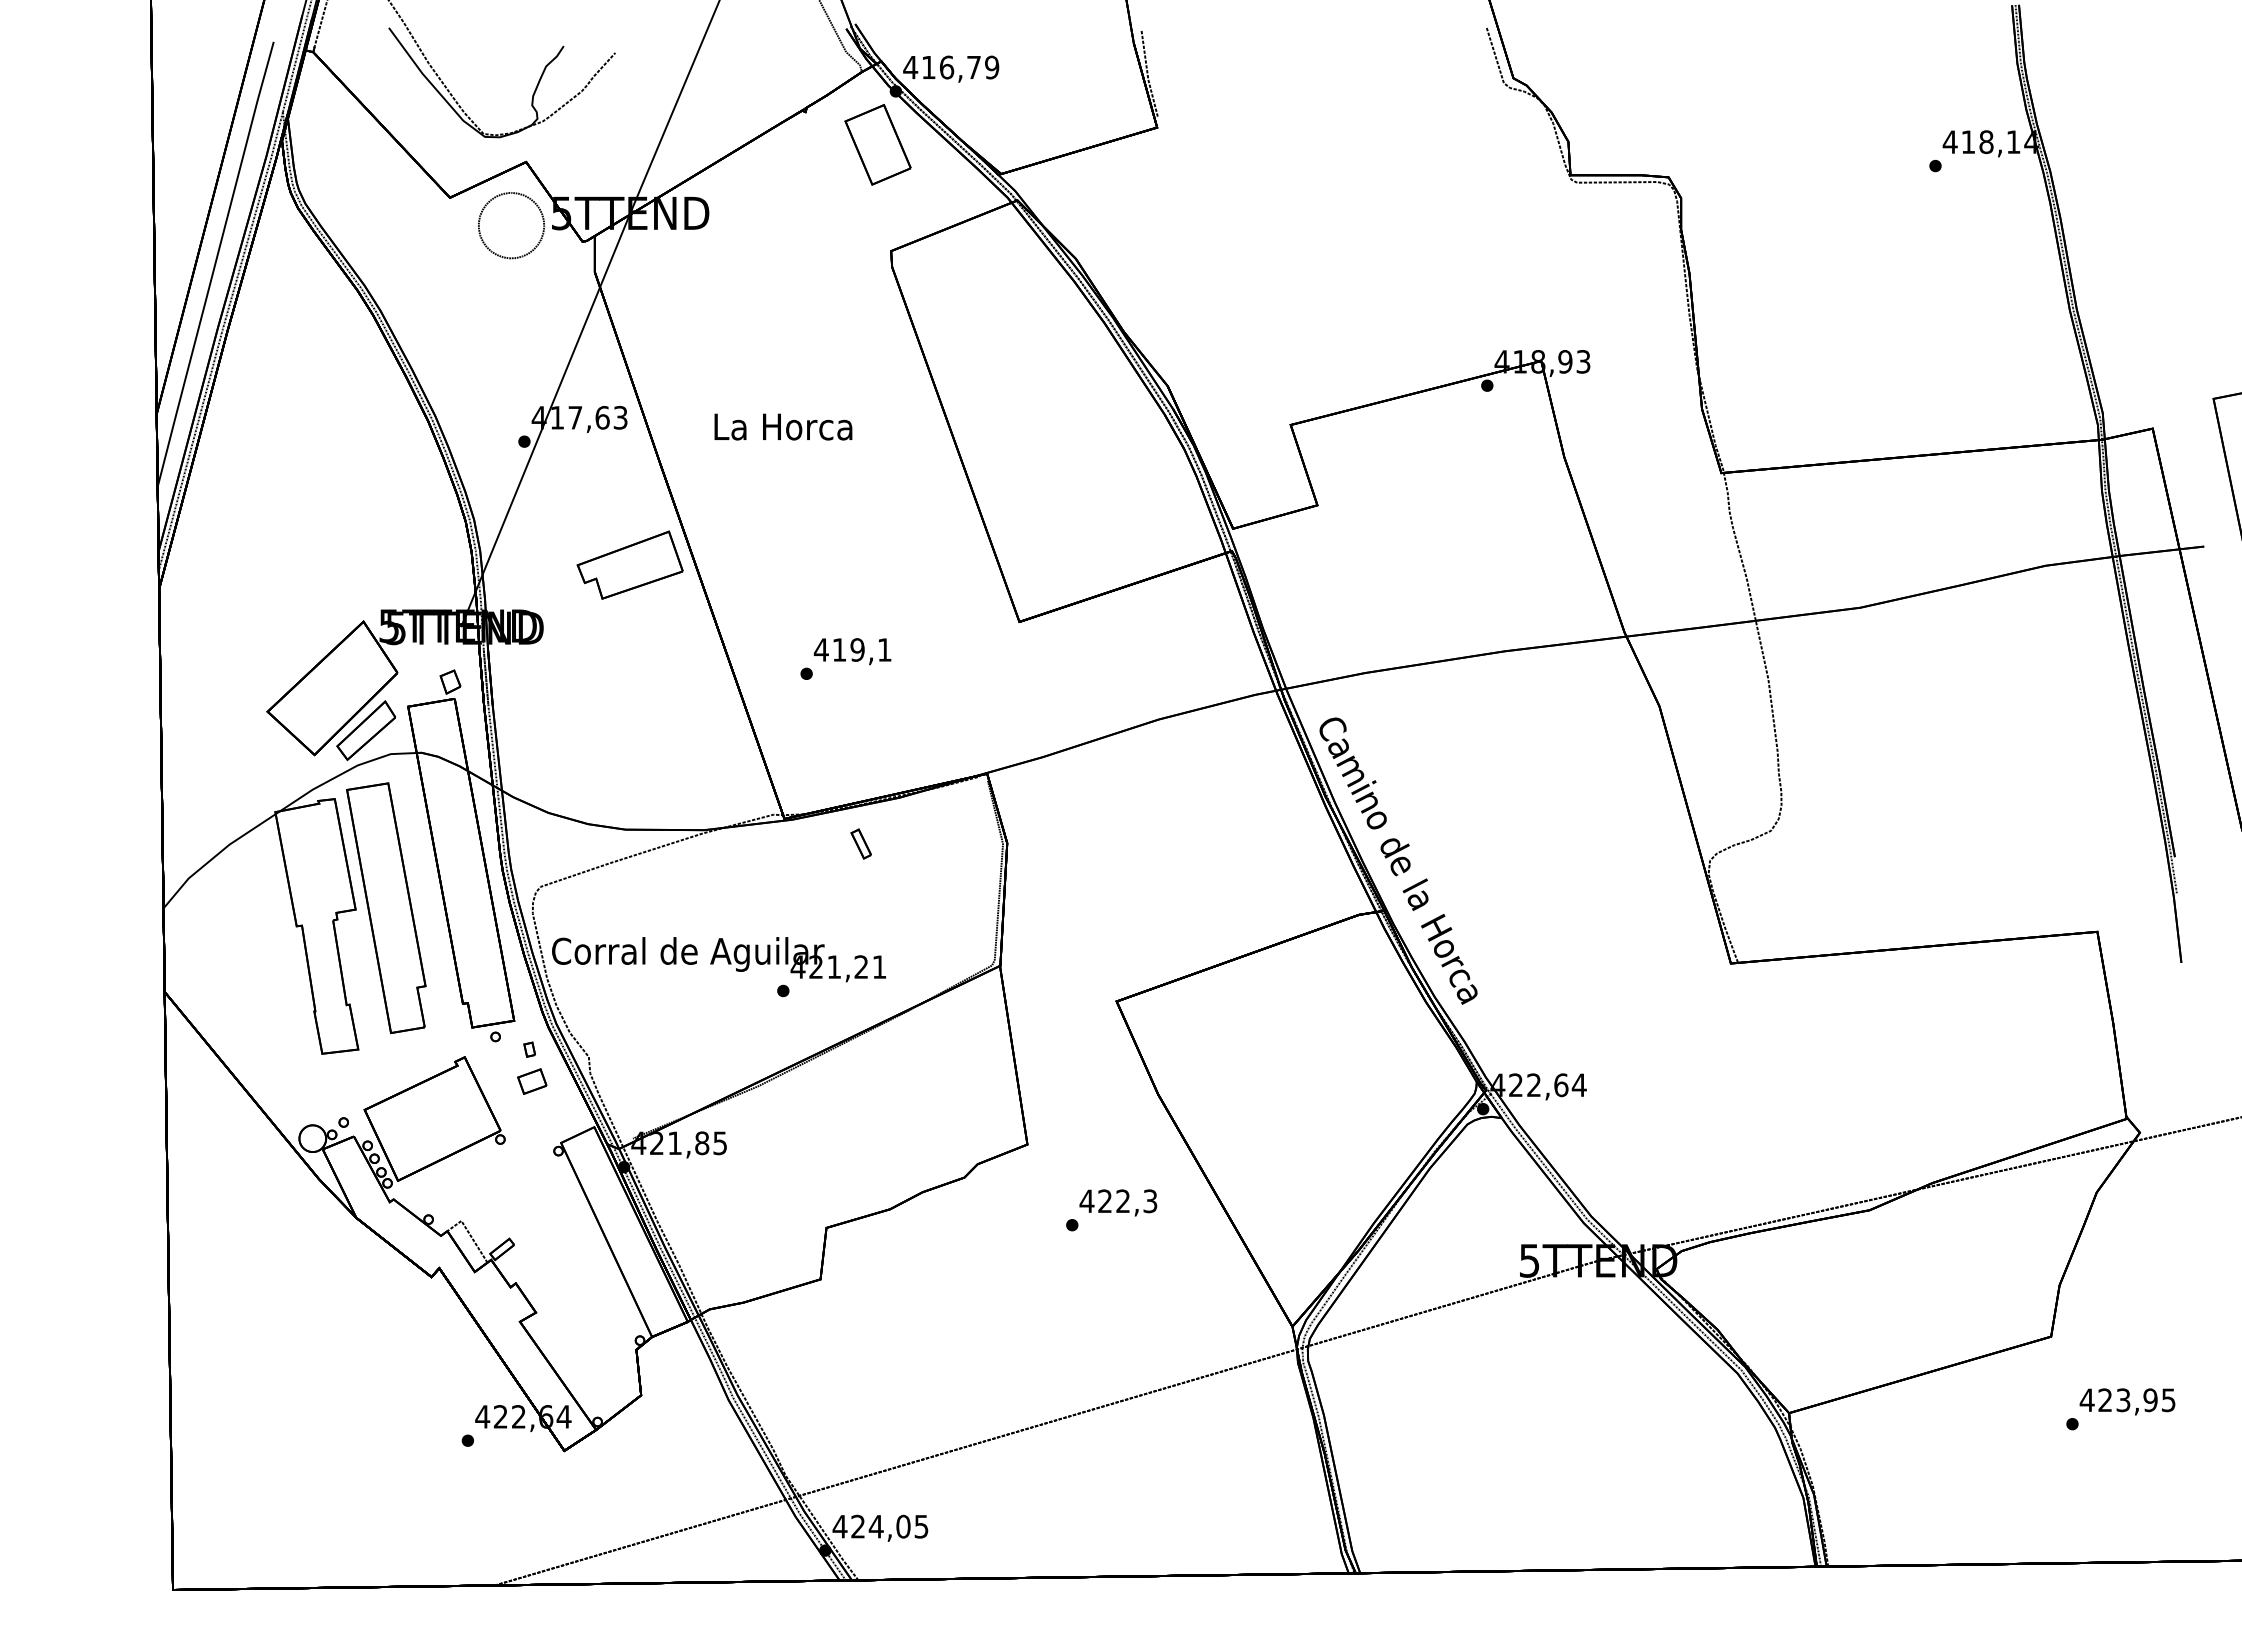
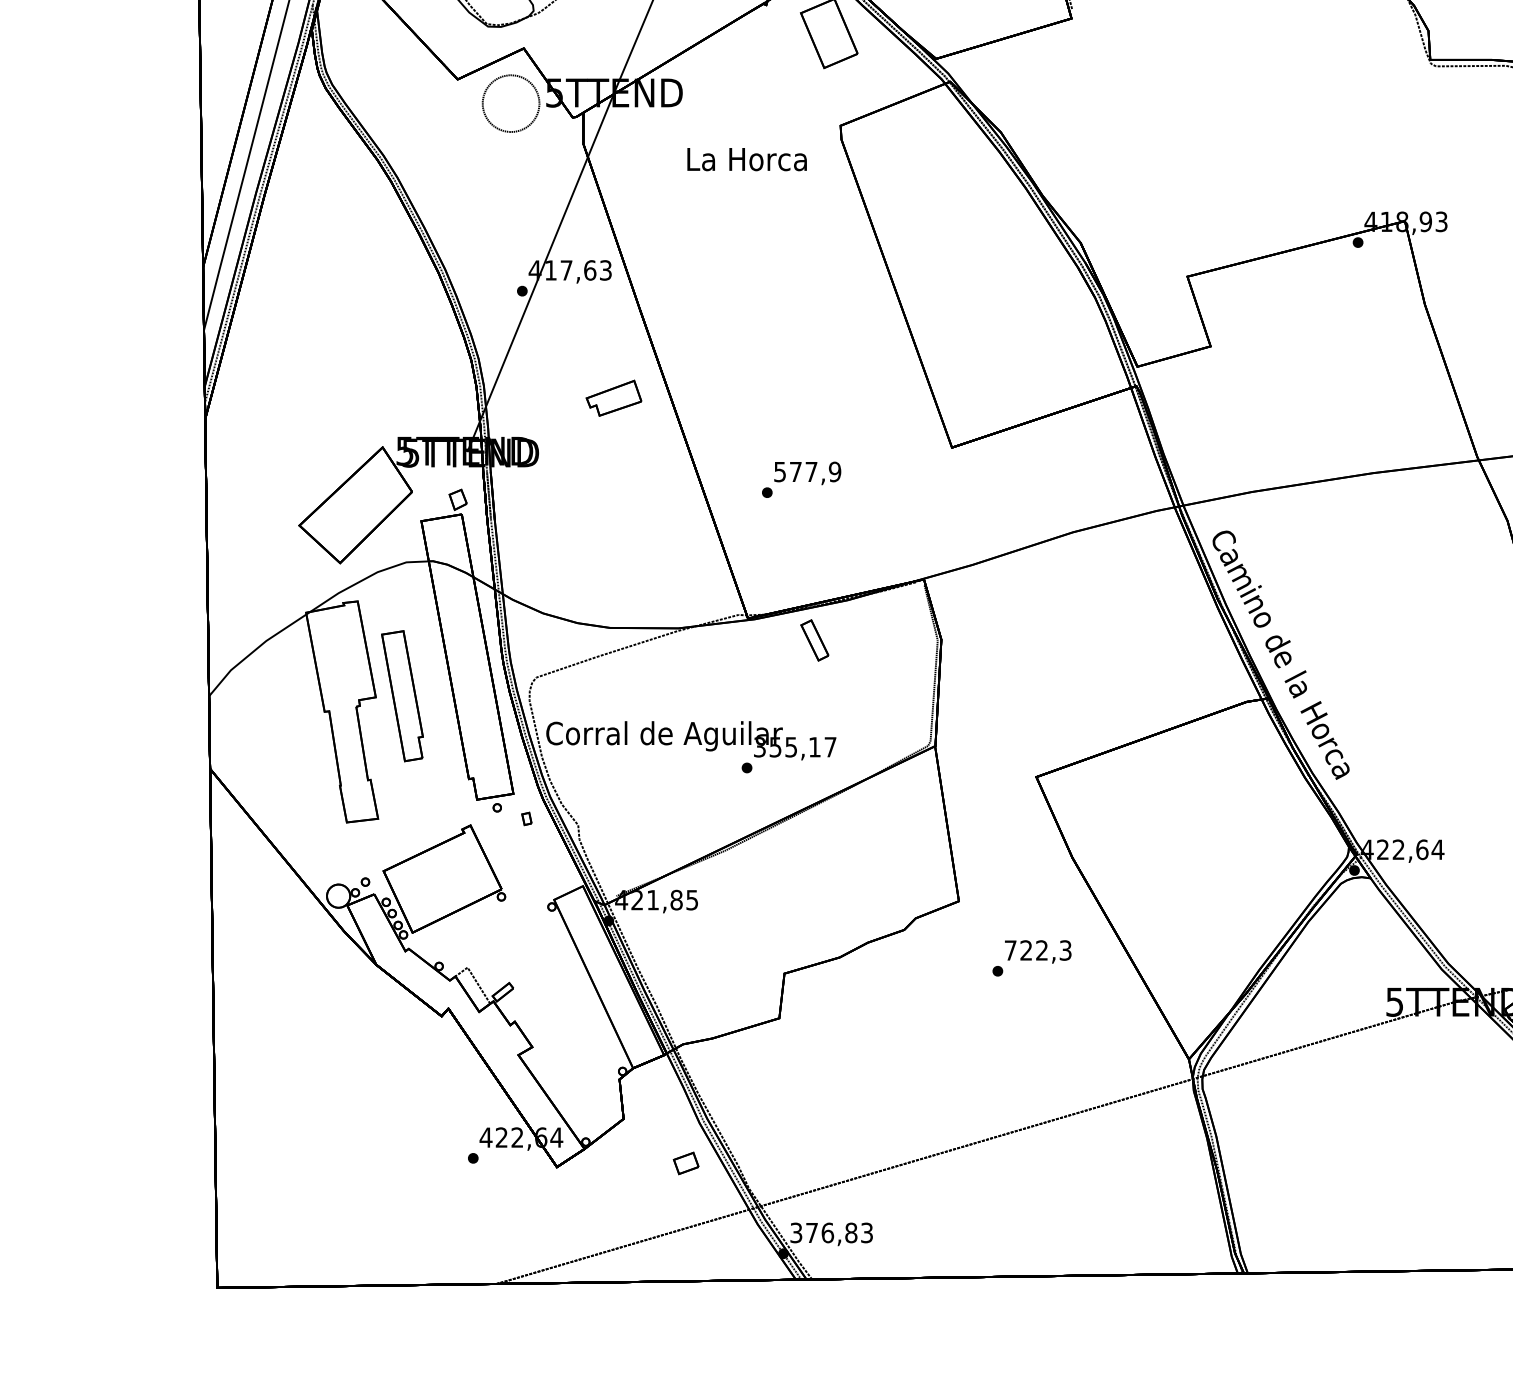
text: (783, 426) -> (747, 159), moved
part: (629, 564) -> (613, 397), size x0.6
text: (852, 649) -> (807, 471), 419,1 -> 577,9
part: (366, 730) -> (385, 541), removed
part: (860, 843) -> (814, 639), size x1.6
part: (386, 908) -> (402, 696), size x0.6
text: (838, 966) -> (794, 746), 421,21 -> 355,17
part: (532, 1081) -> (686, 1163), moved
text: (1086, 1200) -> (1010, 949), 422,3 -> 722,3
text: (880, 1526) -> (831, 1232), 424,05 -> 376,83

